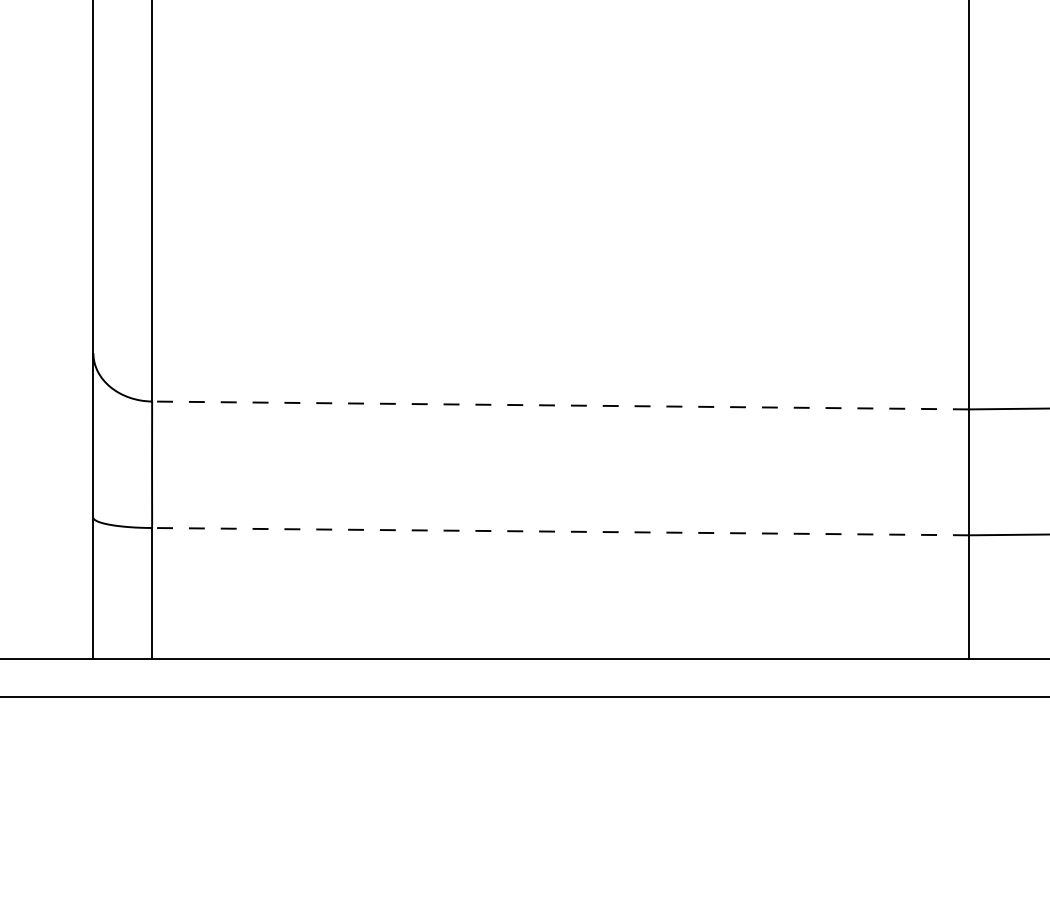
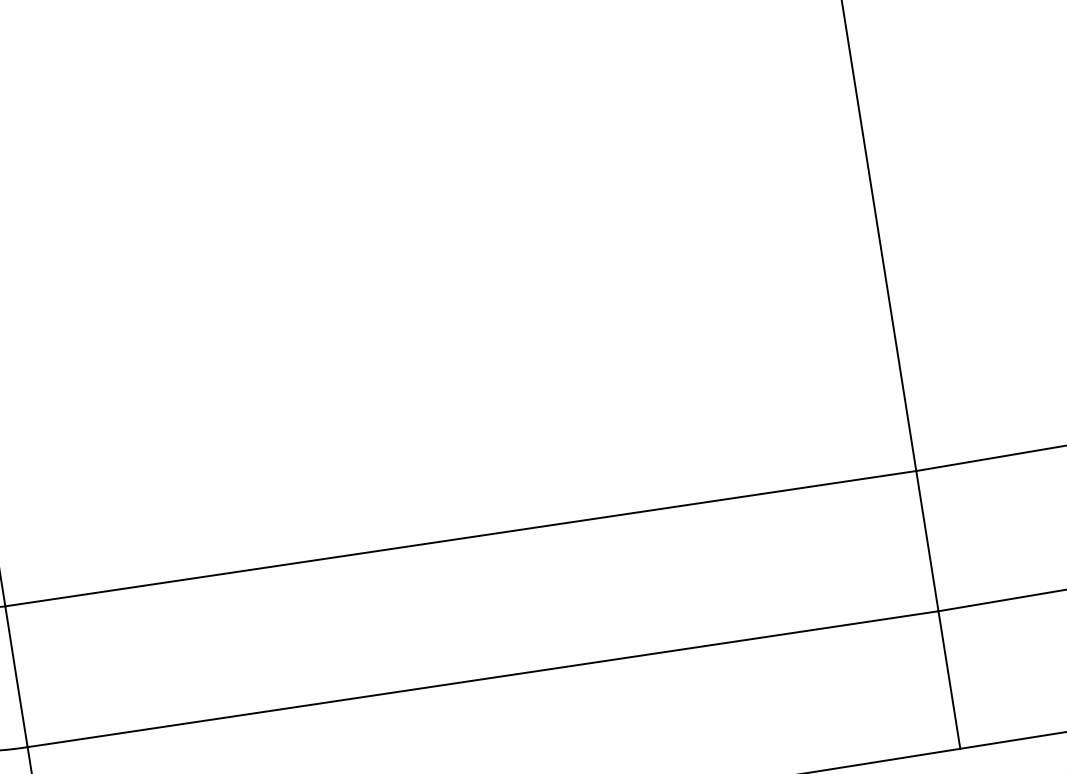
line: (559, 405) -> (459, 538), dashed -> solid
line: (559, 531) -> (481, 679), dashed -> solid

